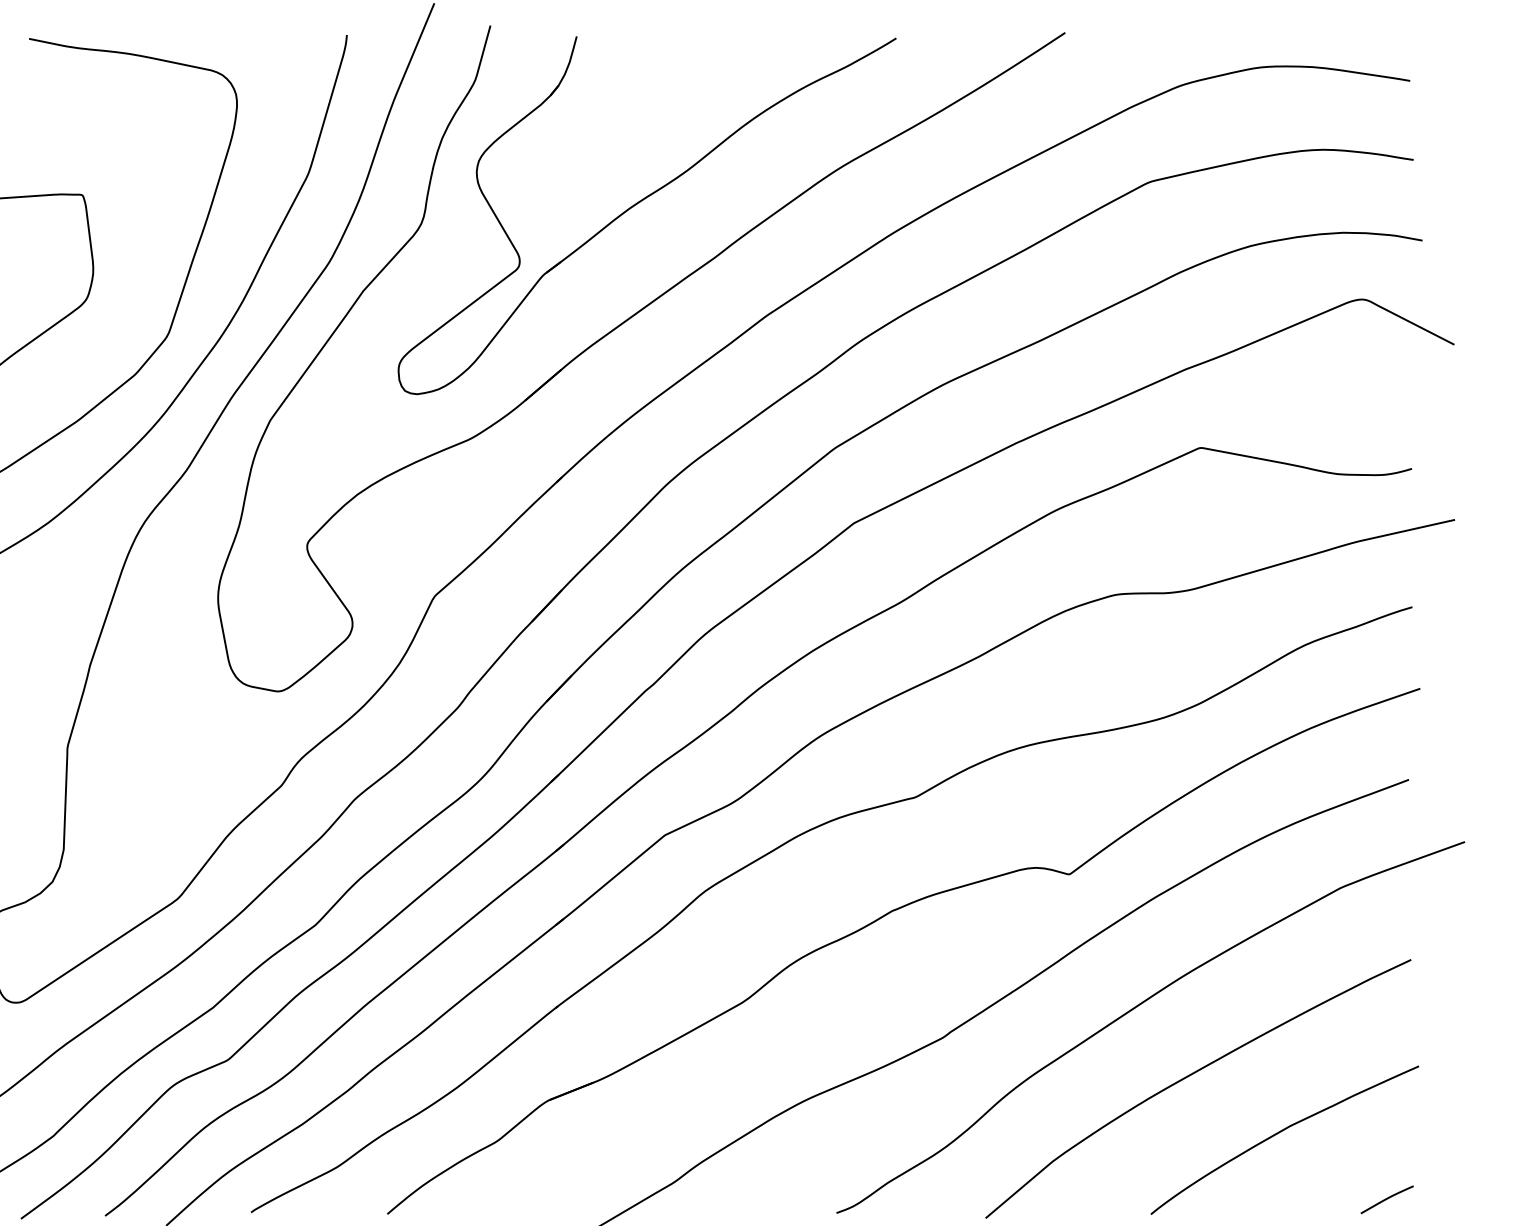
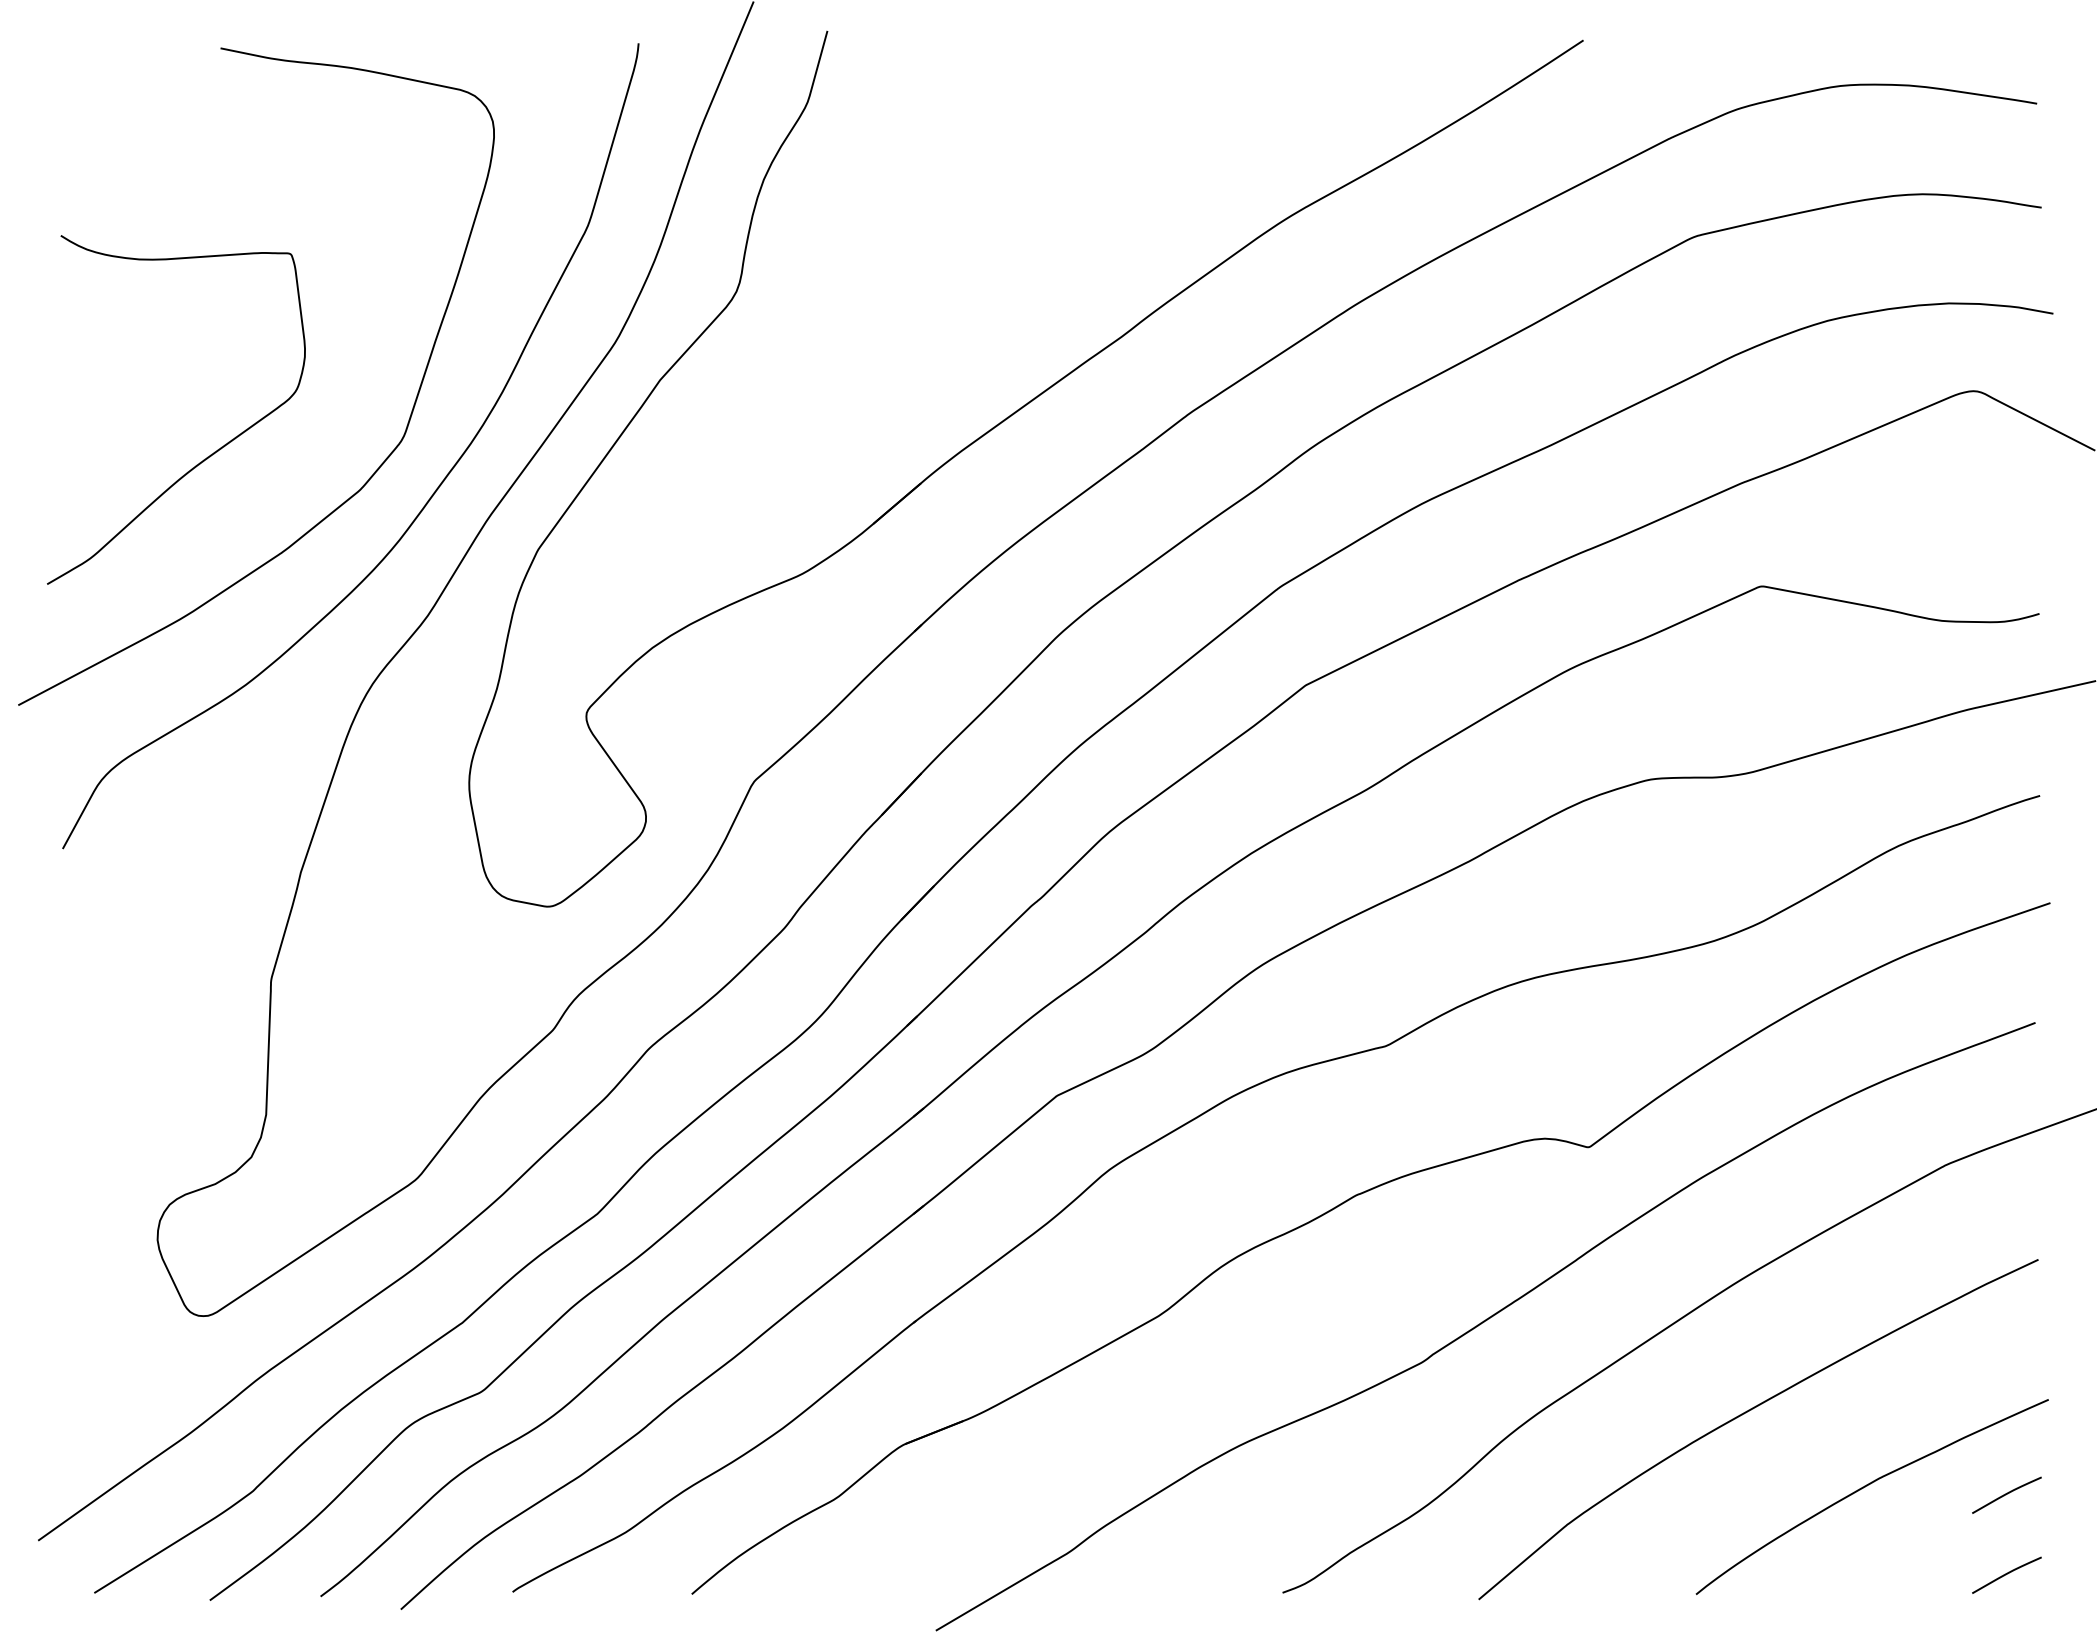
part: (638, 203) -> (1021, 265), removed
curve: (1386, 1138) -> (2006, 1494), added

